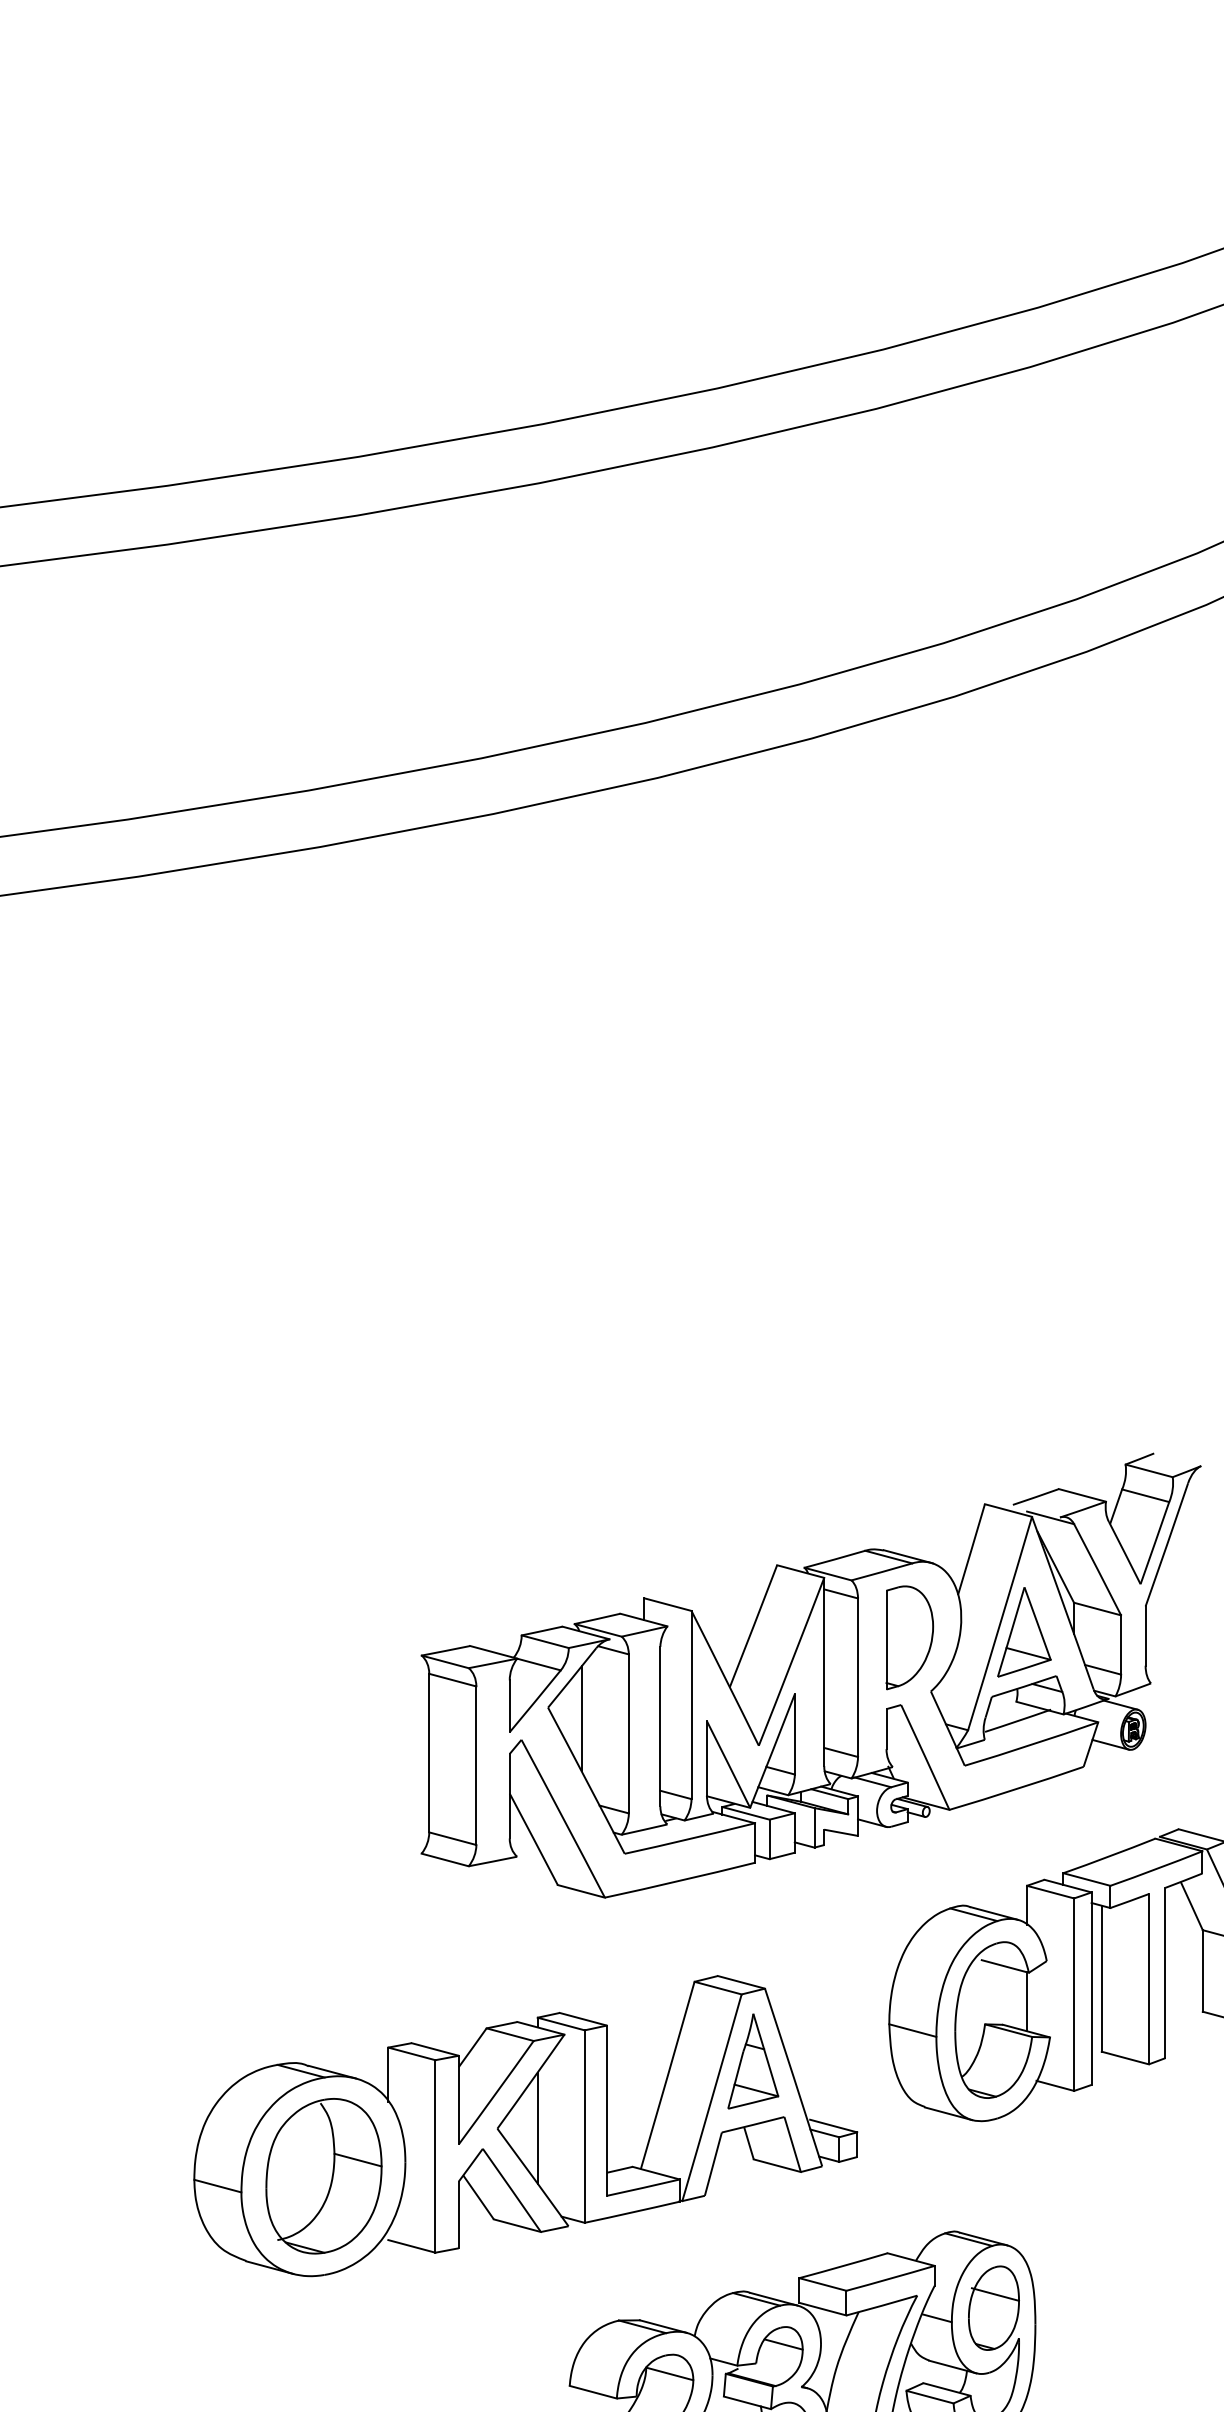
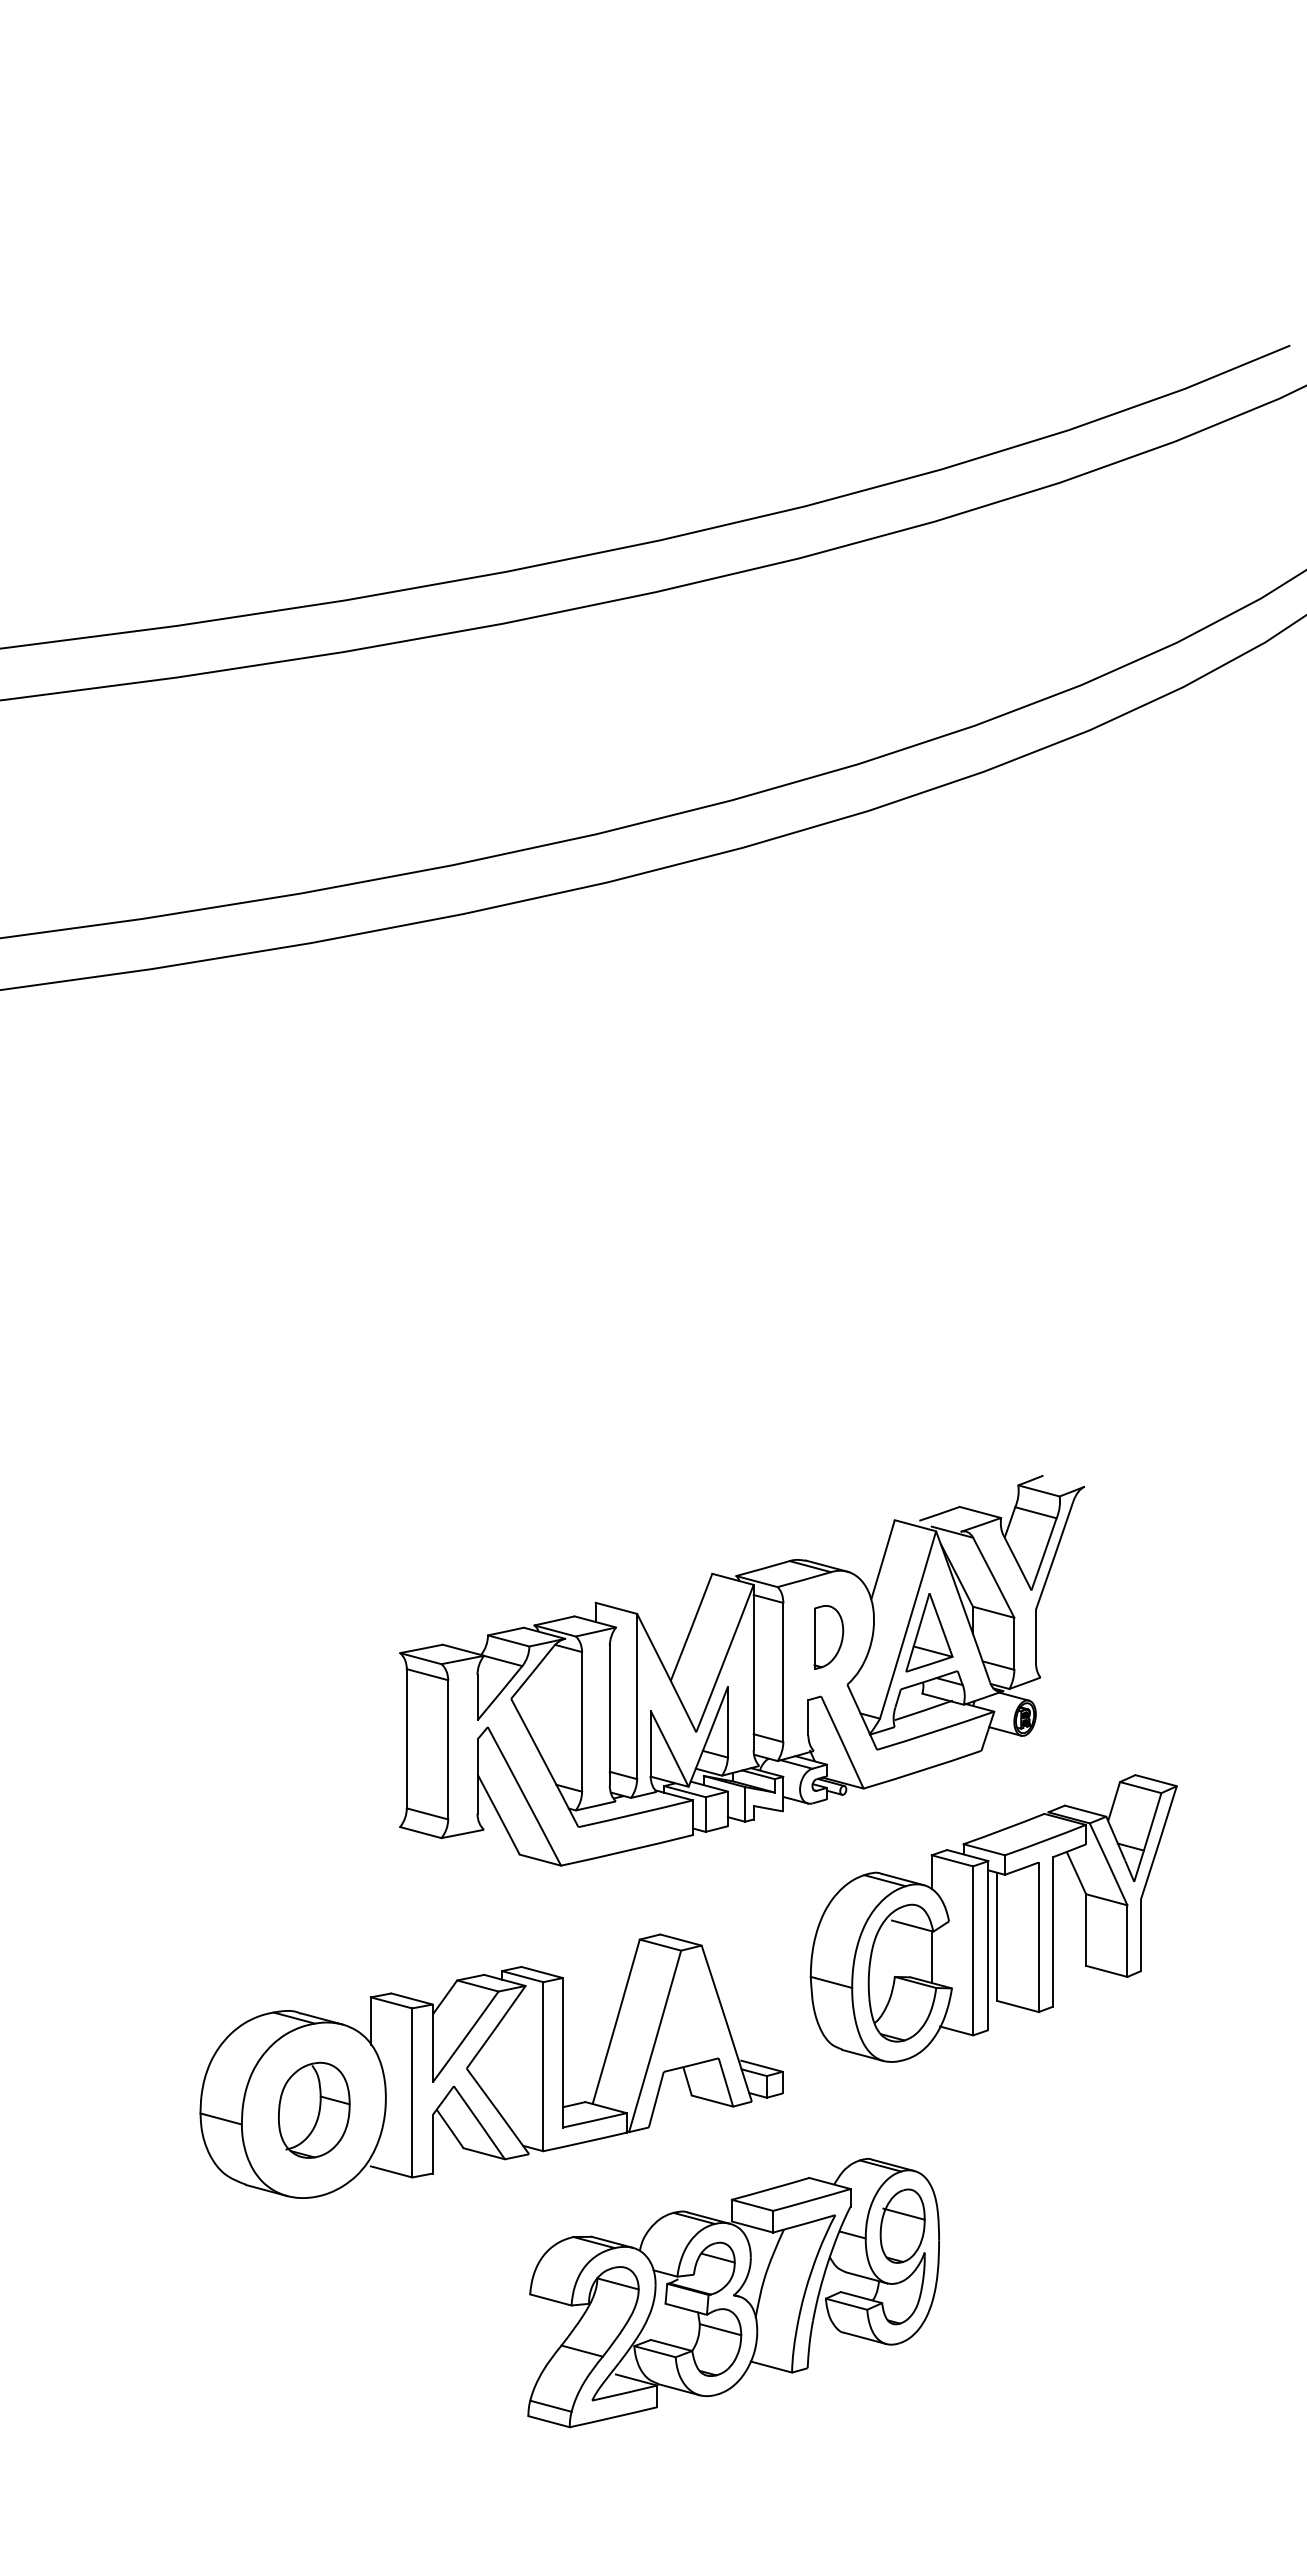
part: (909, 1637) -> (828, 1637), size x0.7
line: (581, 1718) -> (540, 1708), removed
part: (753, 2061) -> (691, 2009), removed
line: (538, 2127) -> (502, 2067), removed
part: (322, 2176) -> (313, 2110), size x0.7

